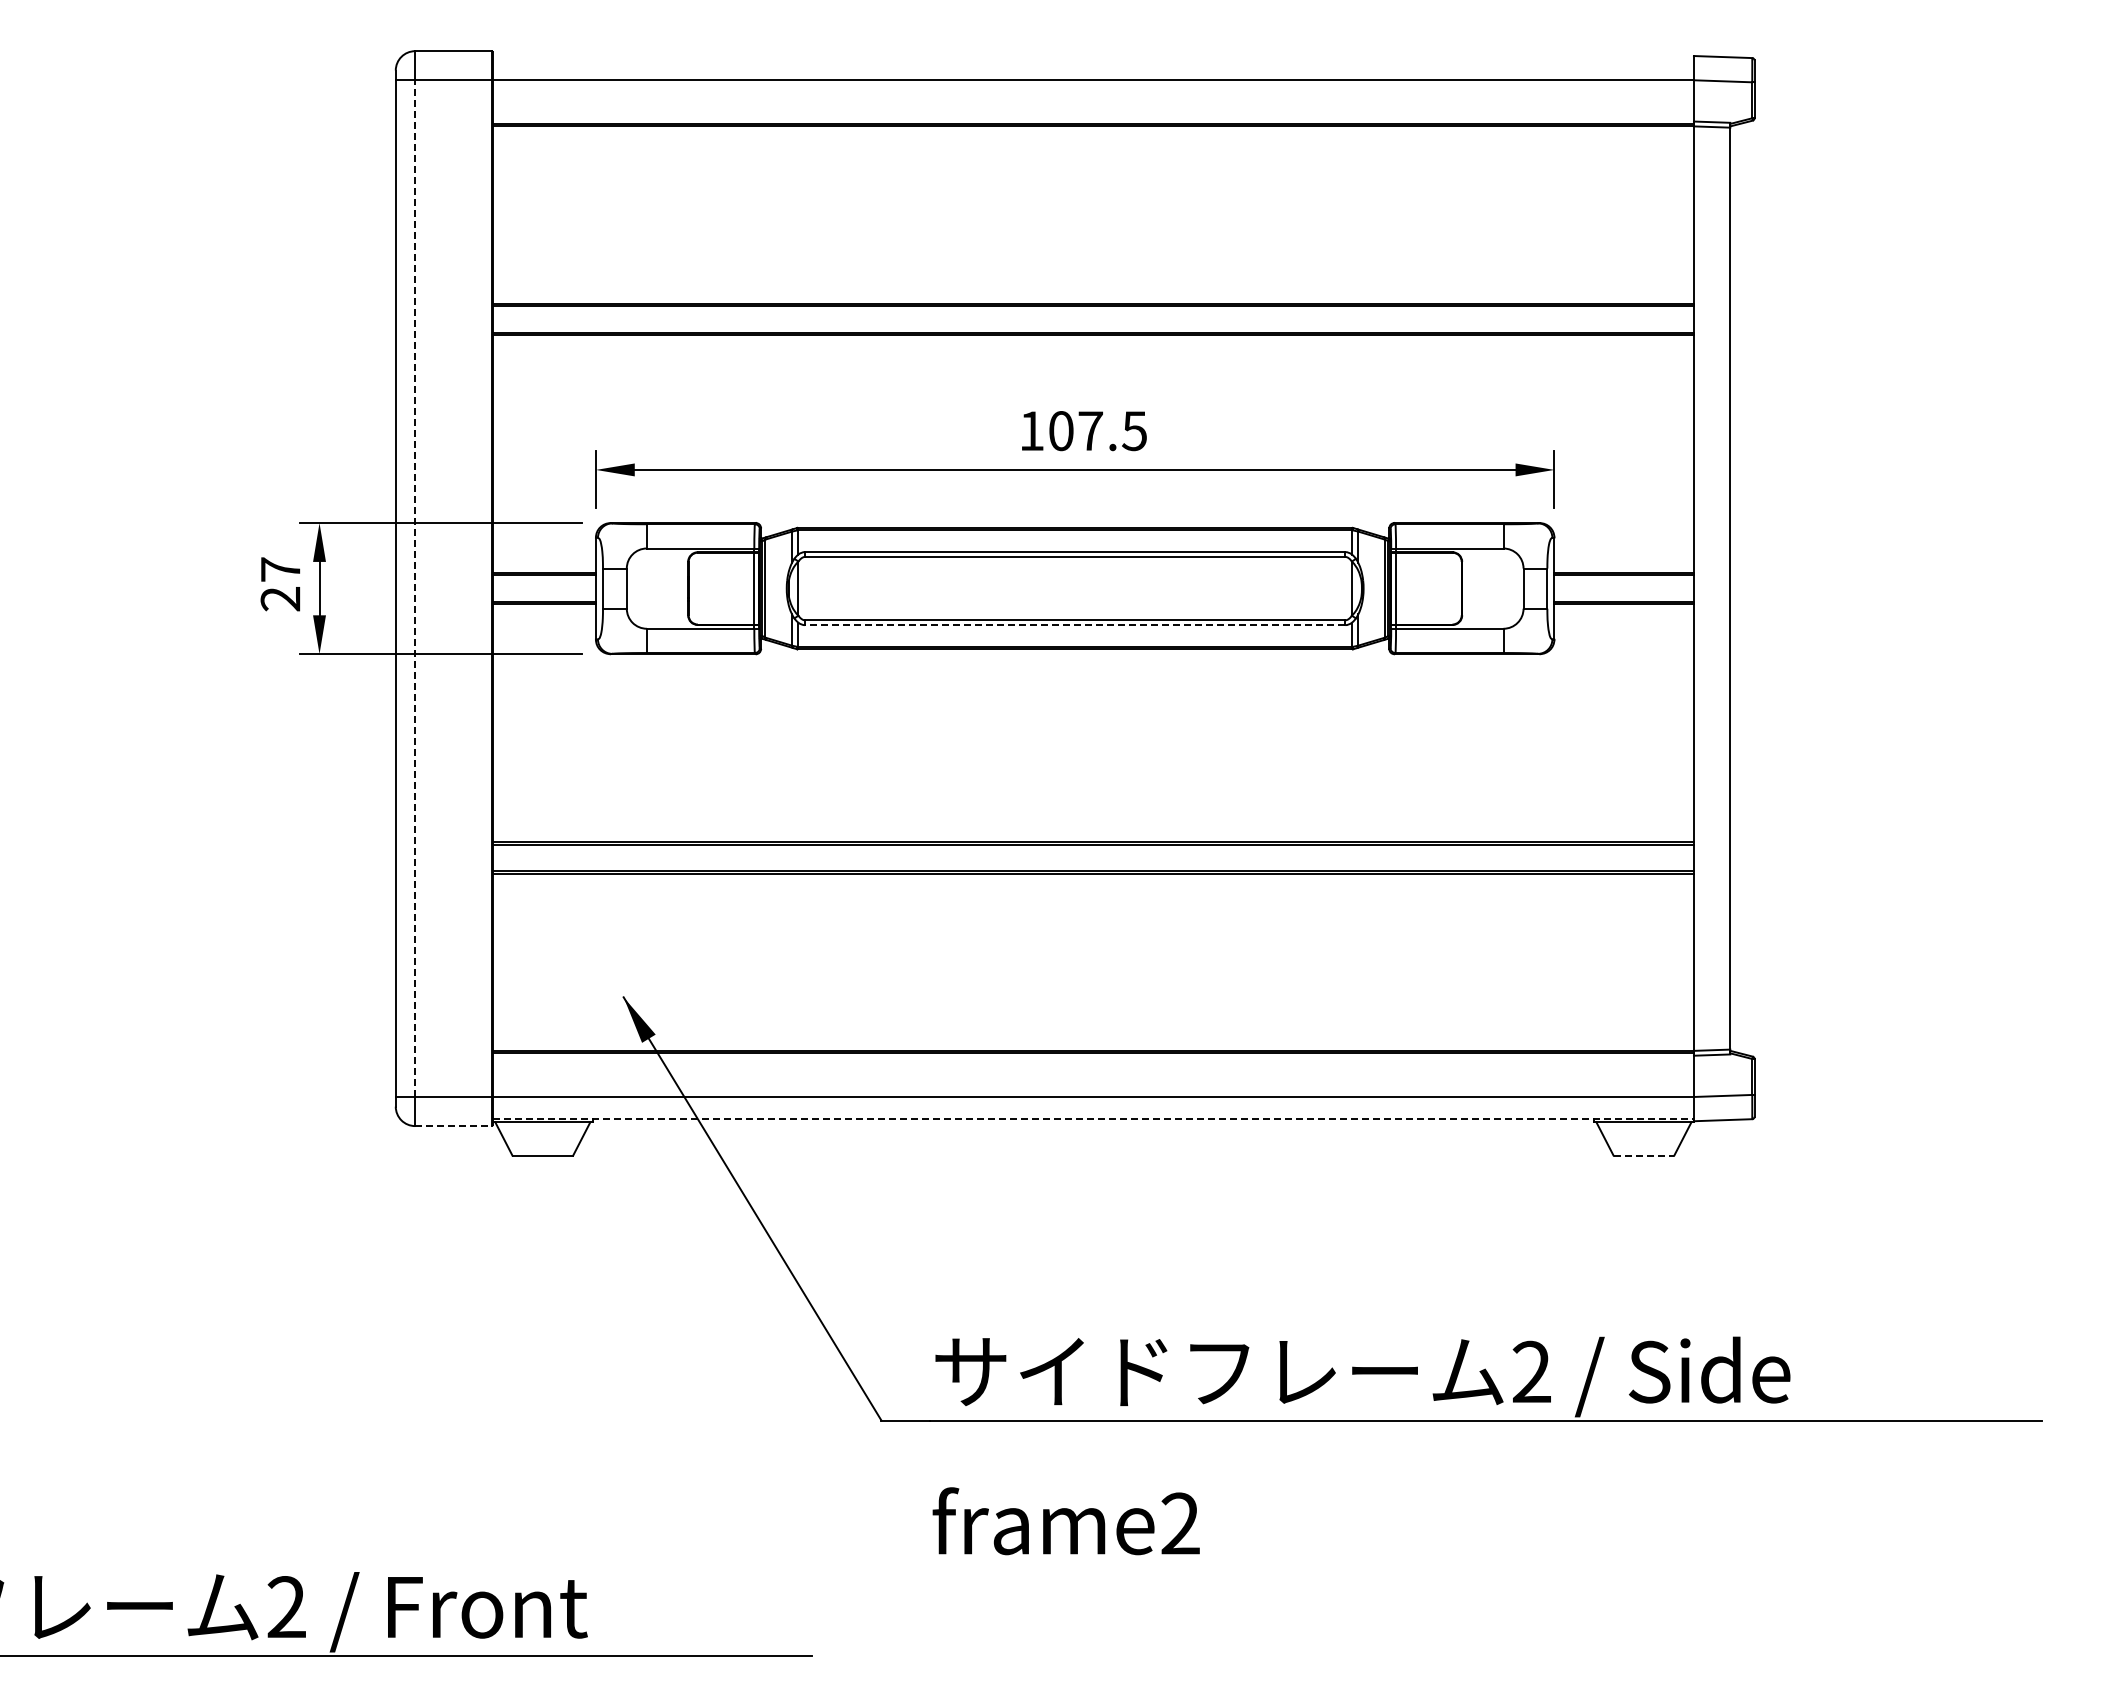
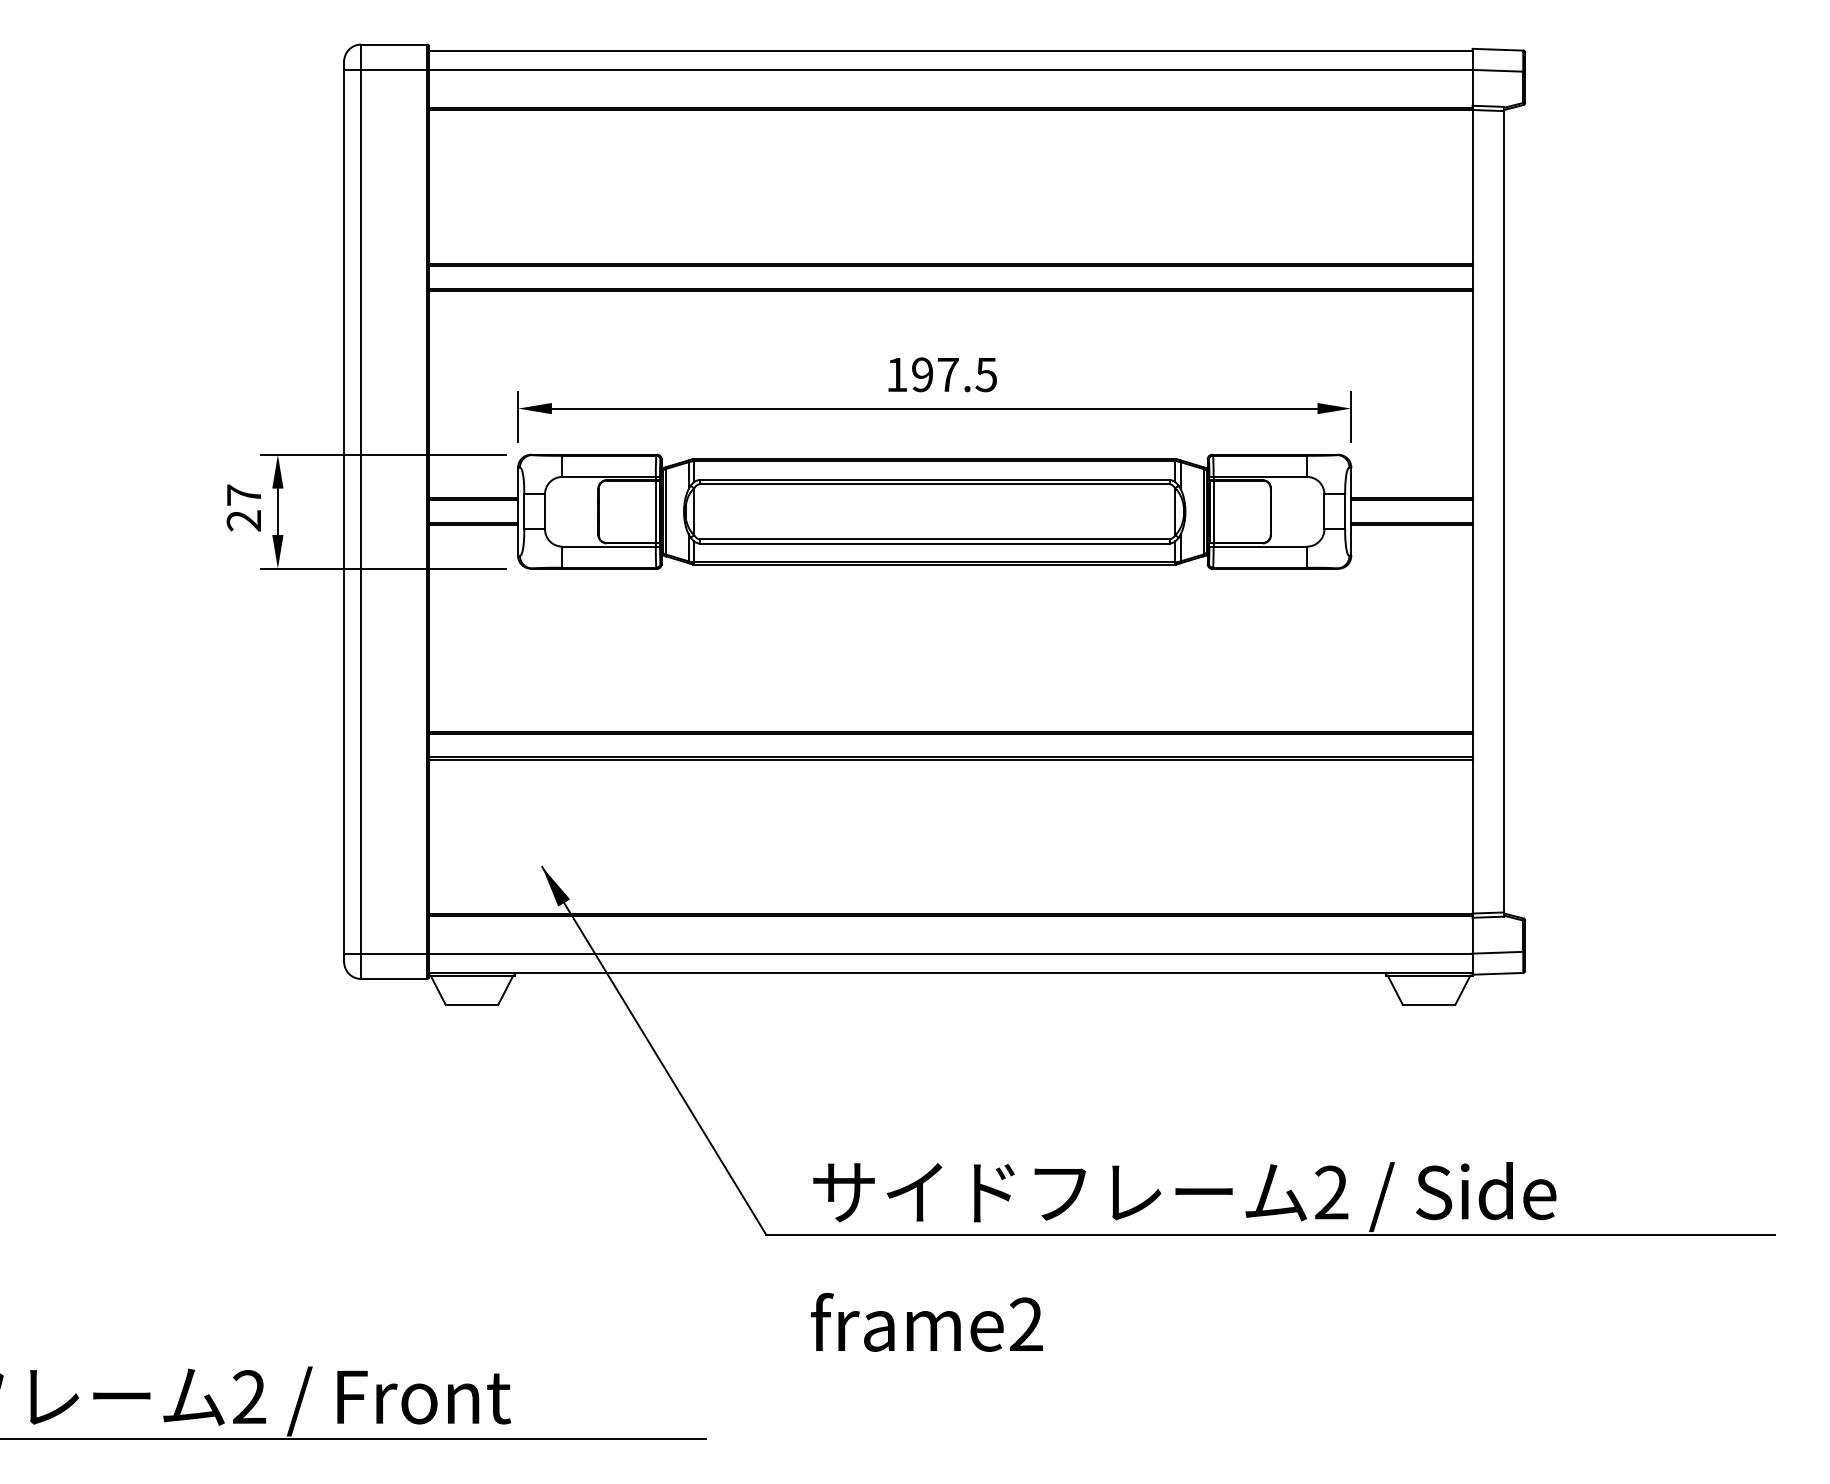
line: (1092, 58) -> (949, 50), added
text: (1061, 431) -> (922, 375), 107.5 -> 197.5
line: (415, 588) -> (361, 511), dashed -> solid
line: (1074, 625) -> (934, 543), dashed -> solid
line: (1093, 1118) -> (950, 972), dashed -> solid
line: (453, 1126) -> (394, 979), dashed -> solid
line: (1644, 1155) -> (1429, 1004), dashed -> solid

